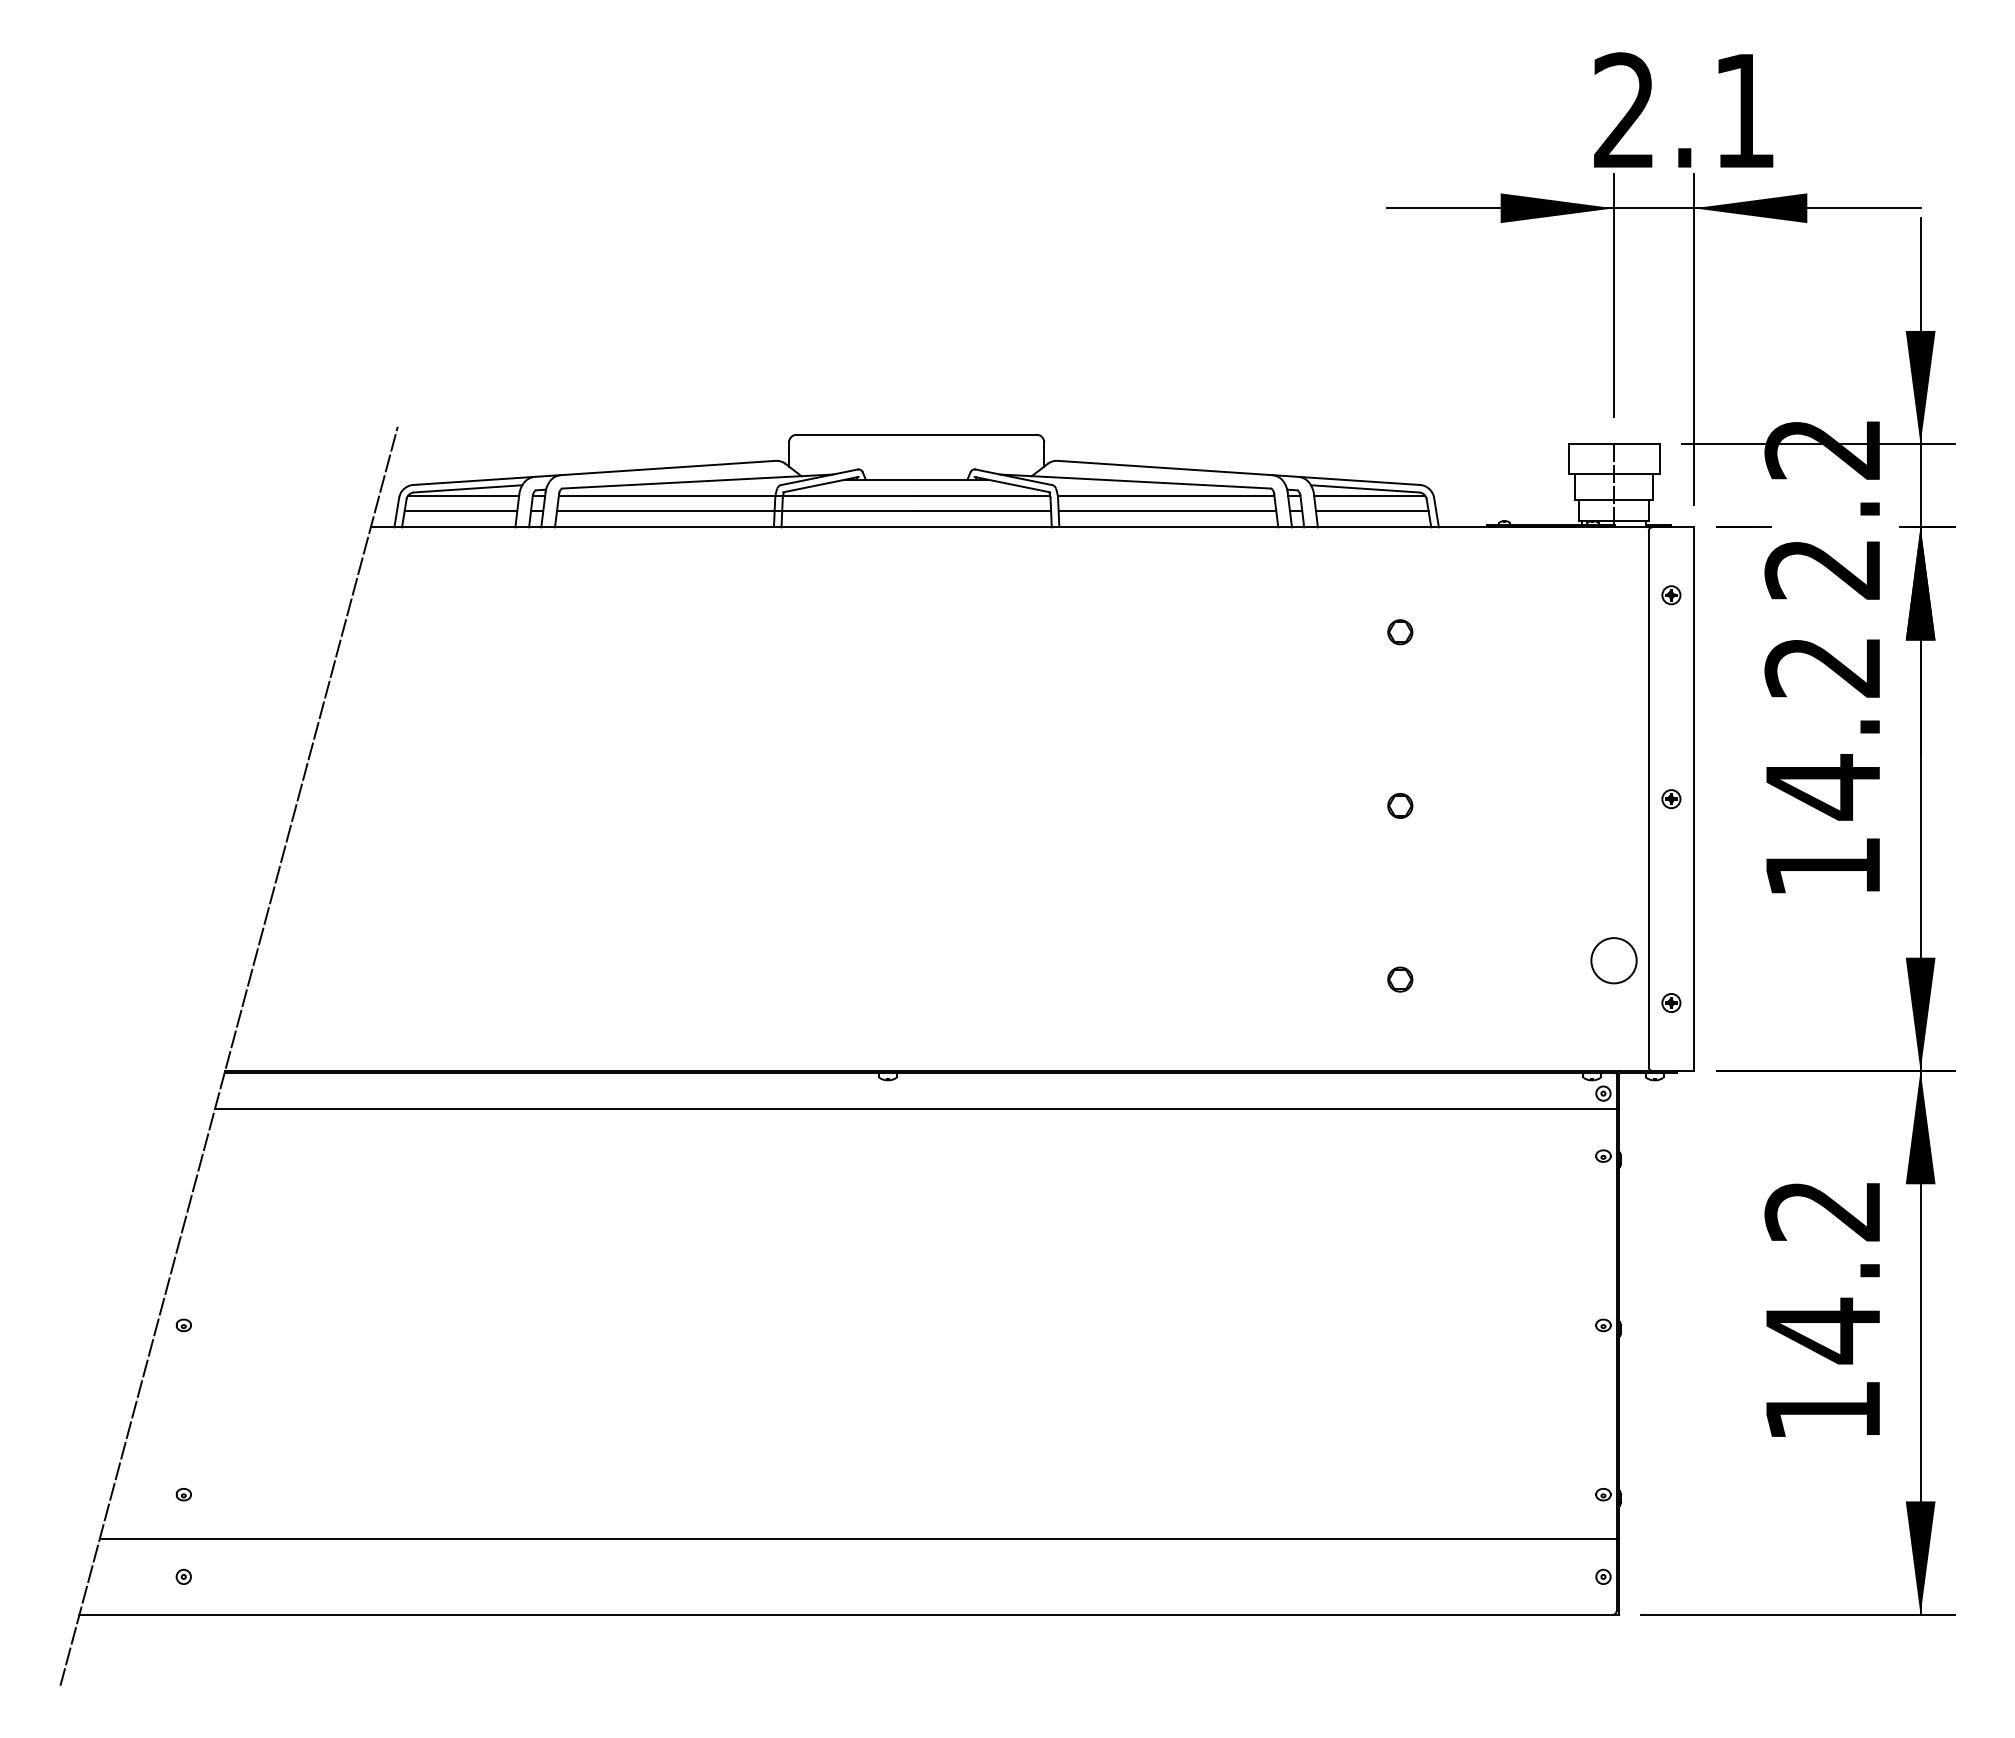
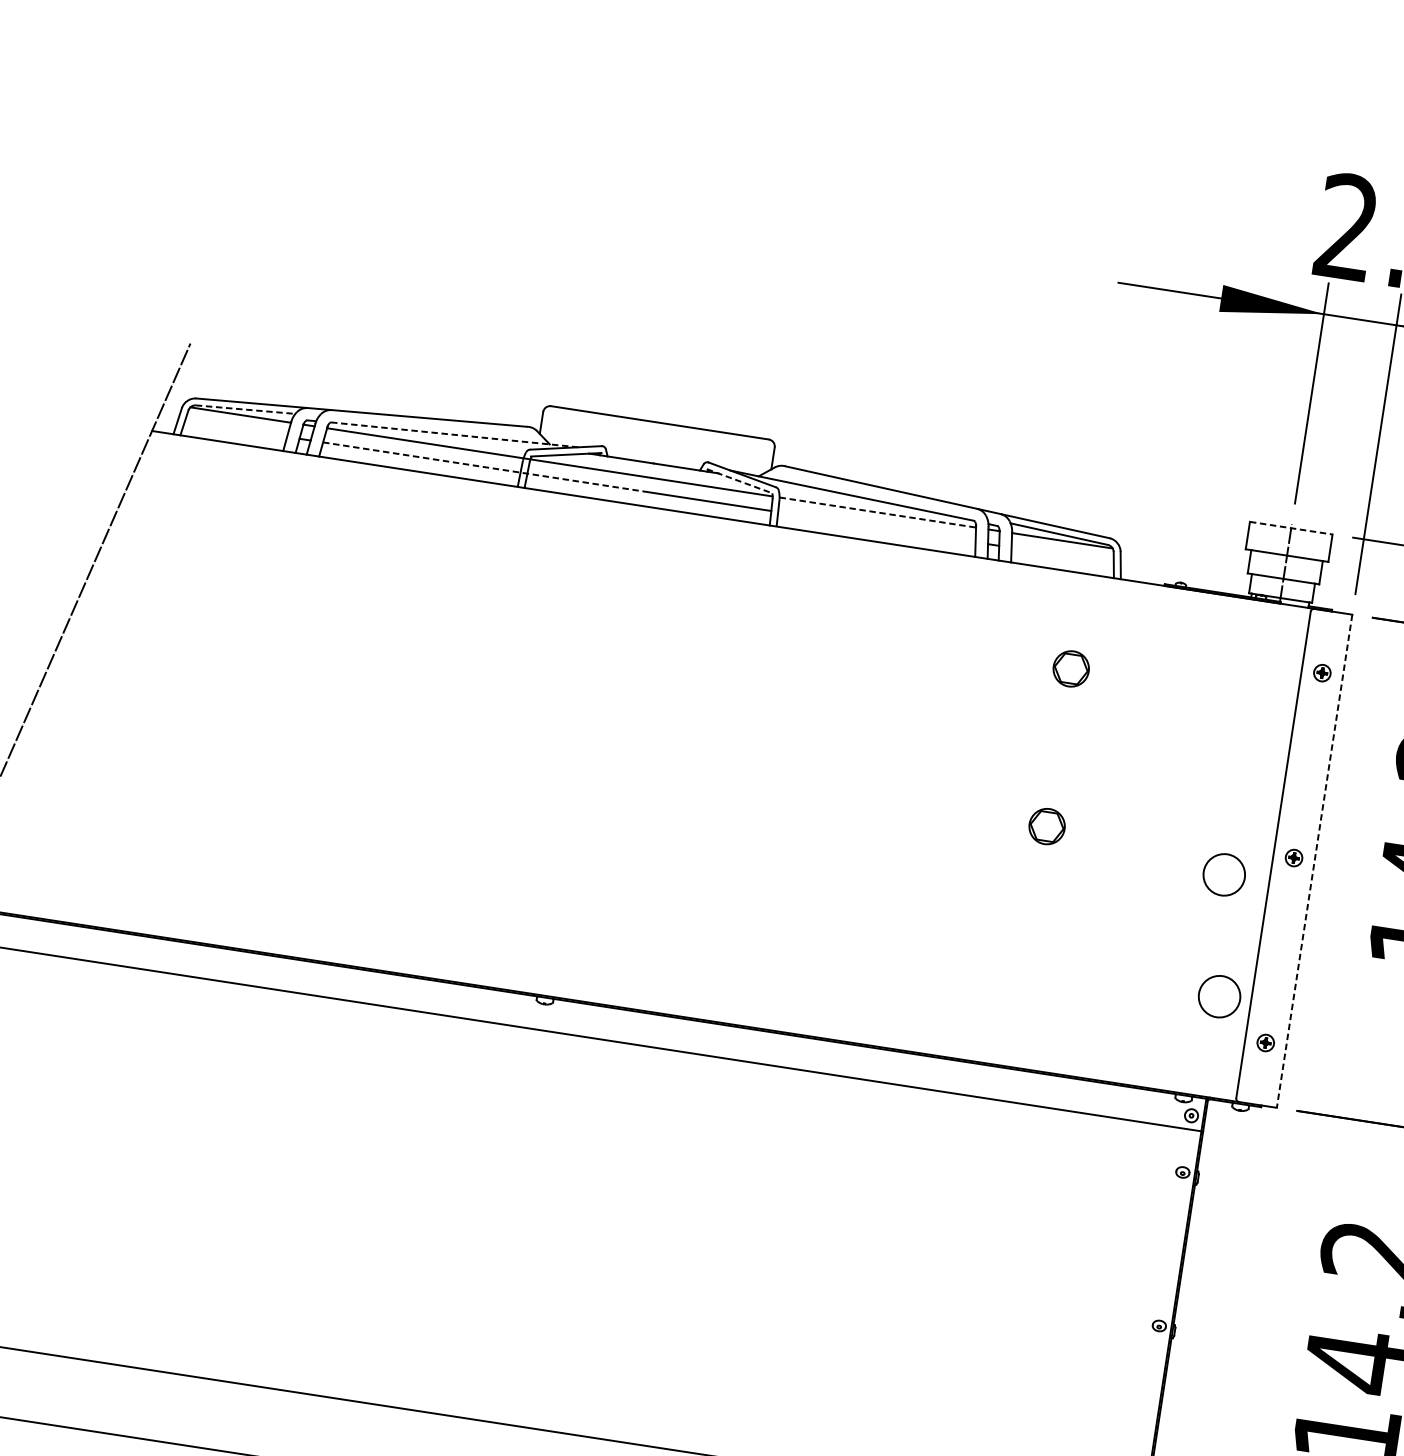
line: (1614, 444) -> (1291, 528), solid -> dashed
line: (697, 481) -> (454, 434), solid -> dashed
line: (1012, 484) -> (740, 481), solid -> dashed
line: (468, 488) -> (246, 409), solid -> dashed
line: (1166, 495) -> (878, 512), solid -> dashed
line: (460, 511) -> (235, 429), removed
line: (736, 511) -> (485, 467), solid -> dashed
line: (1167, 511) -> (876, 527), removed
line: (1372, 511) -> (1062, 555), removed
part: (1400, 632) -> (1071, 669), size x1.6
line: (1694, 799) -> (1314, 861), solid -> dashed
part: (1400, 805) -> (1047, 826), size x1.6
circle: (1598, 828) -> (1223, 874), added
part: (1400, 979) -> (1023, 984), removed

